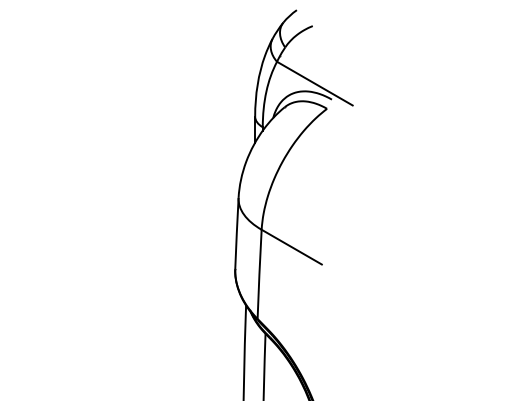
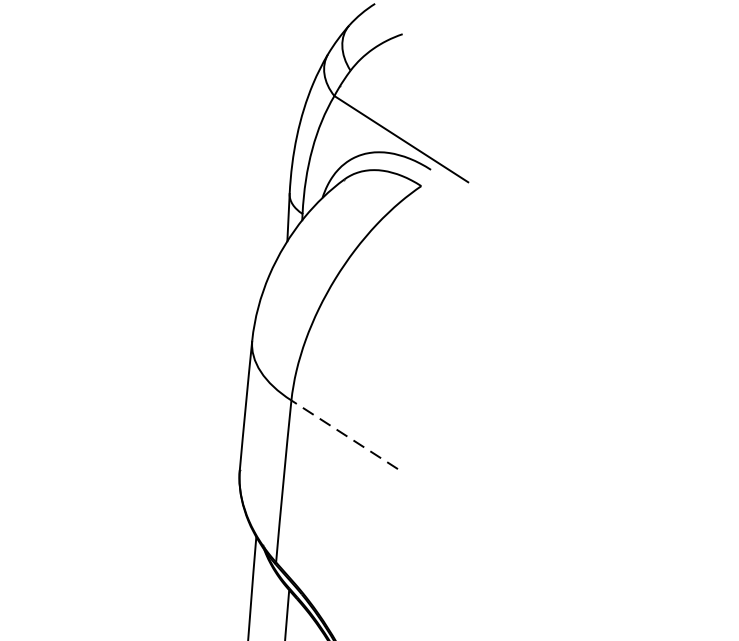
line: (291, 247) -> (344, 435), solid -> dashed

